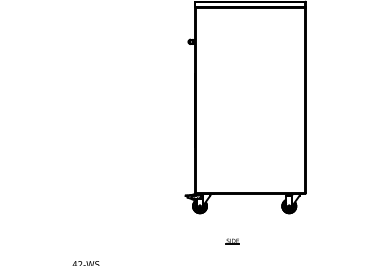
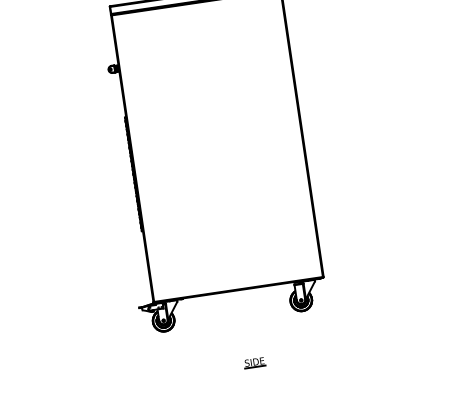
part: (232, 241) -> (254, 362), moved

